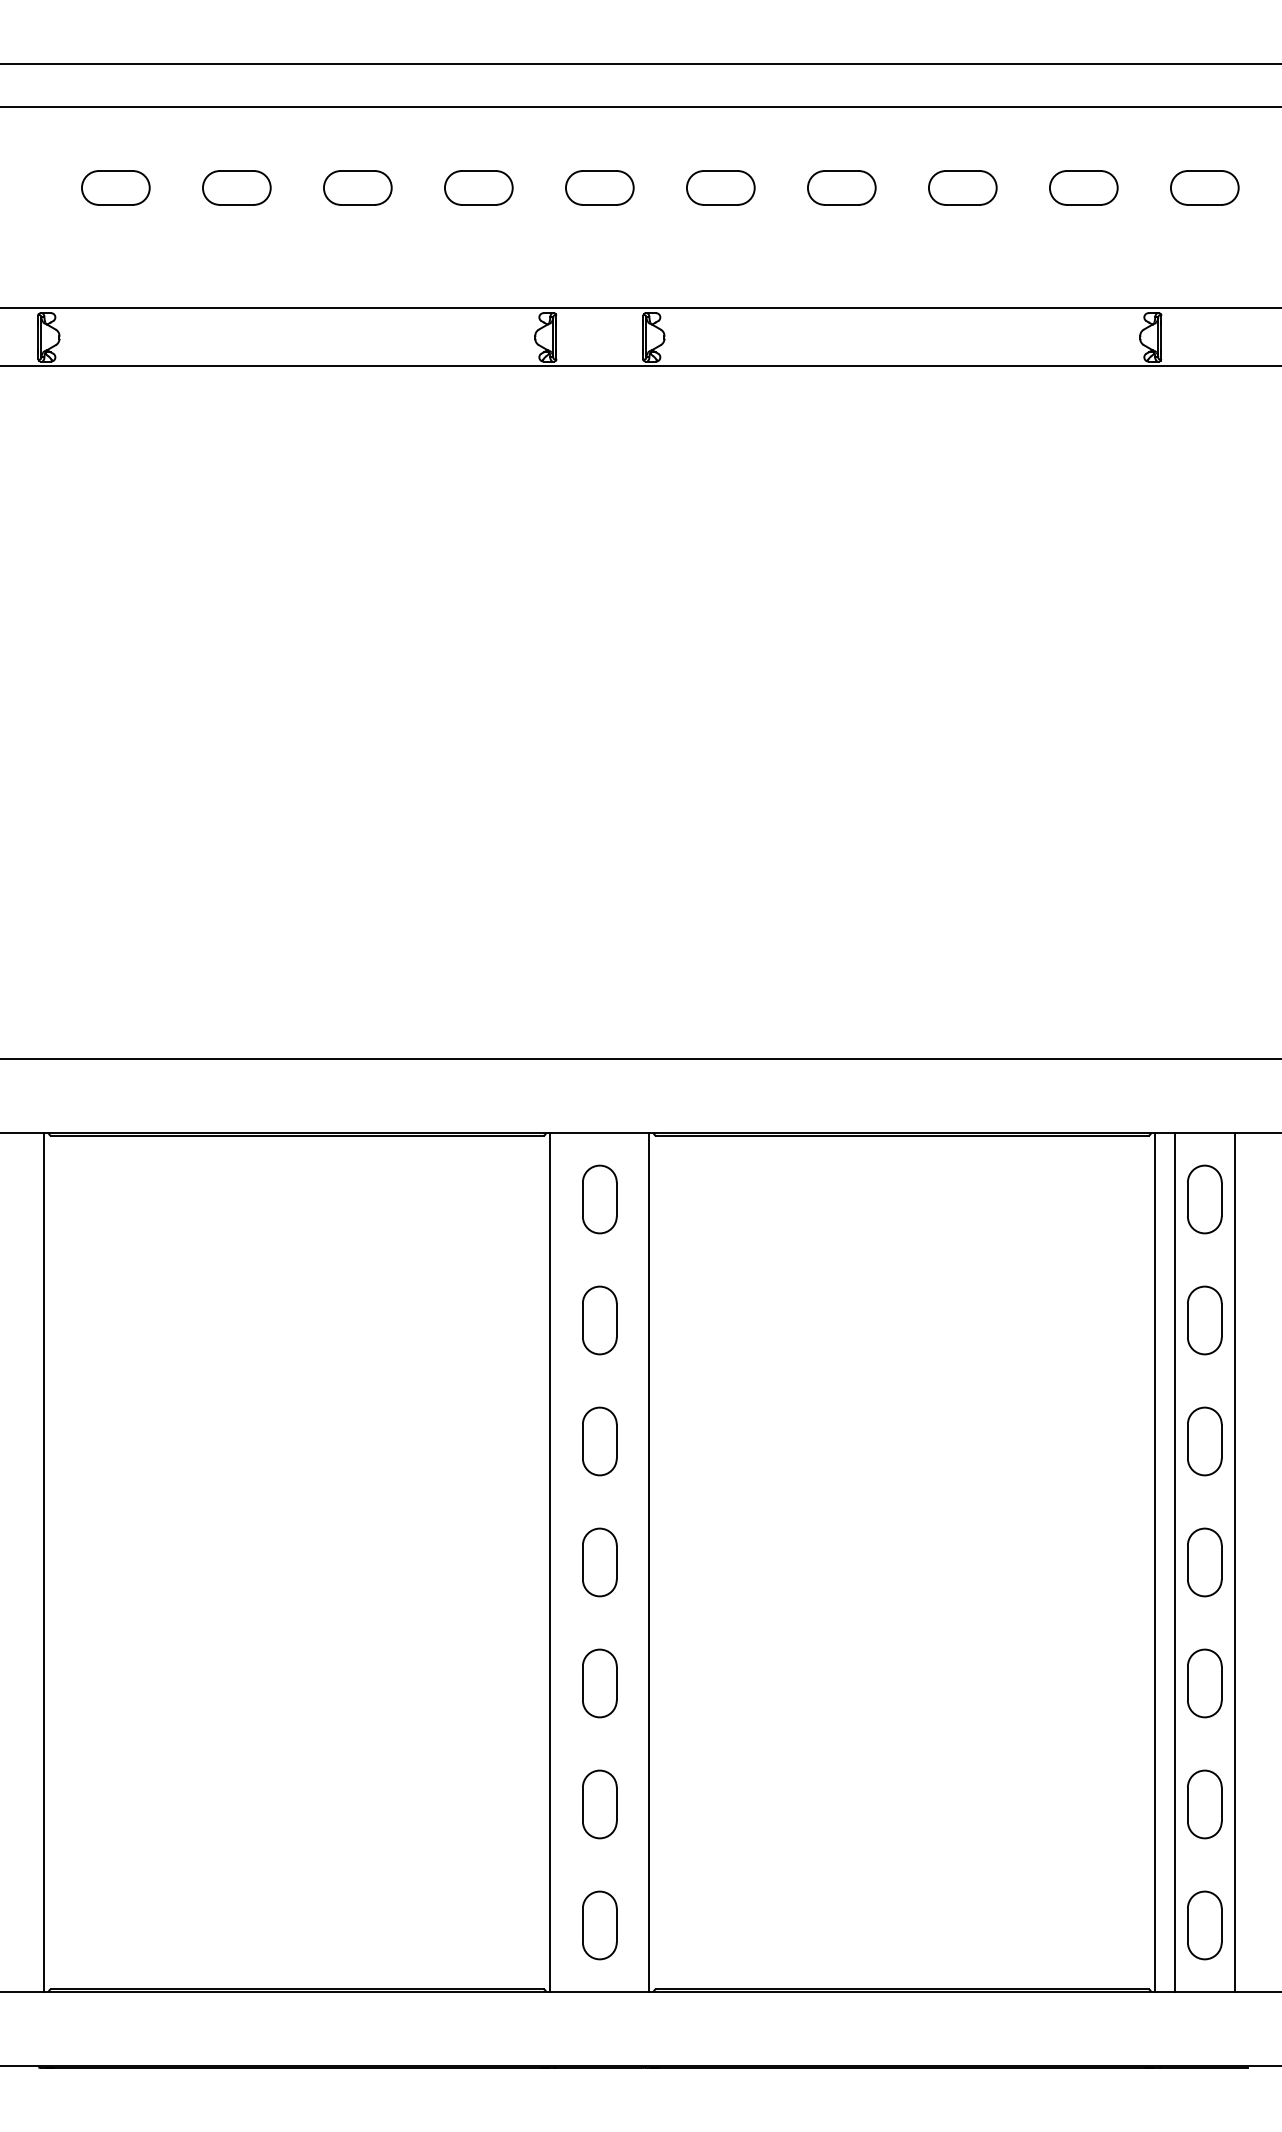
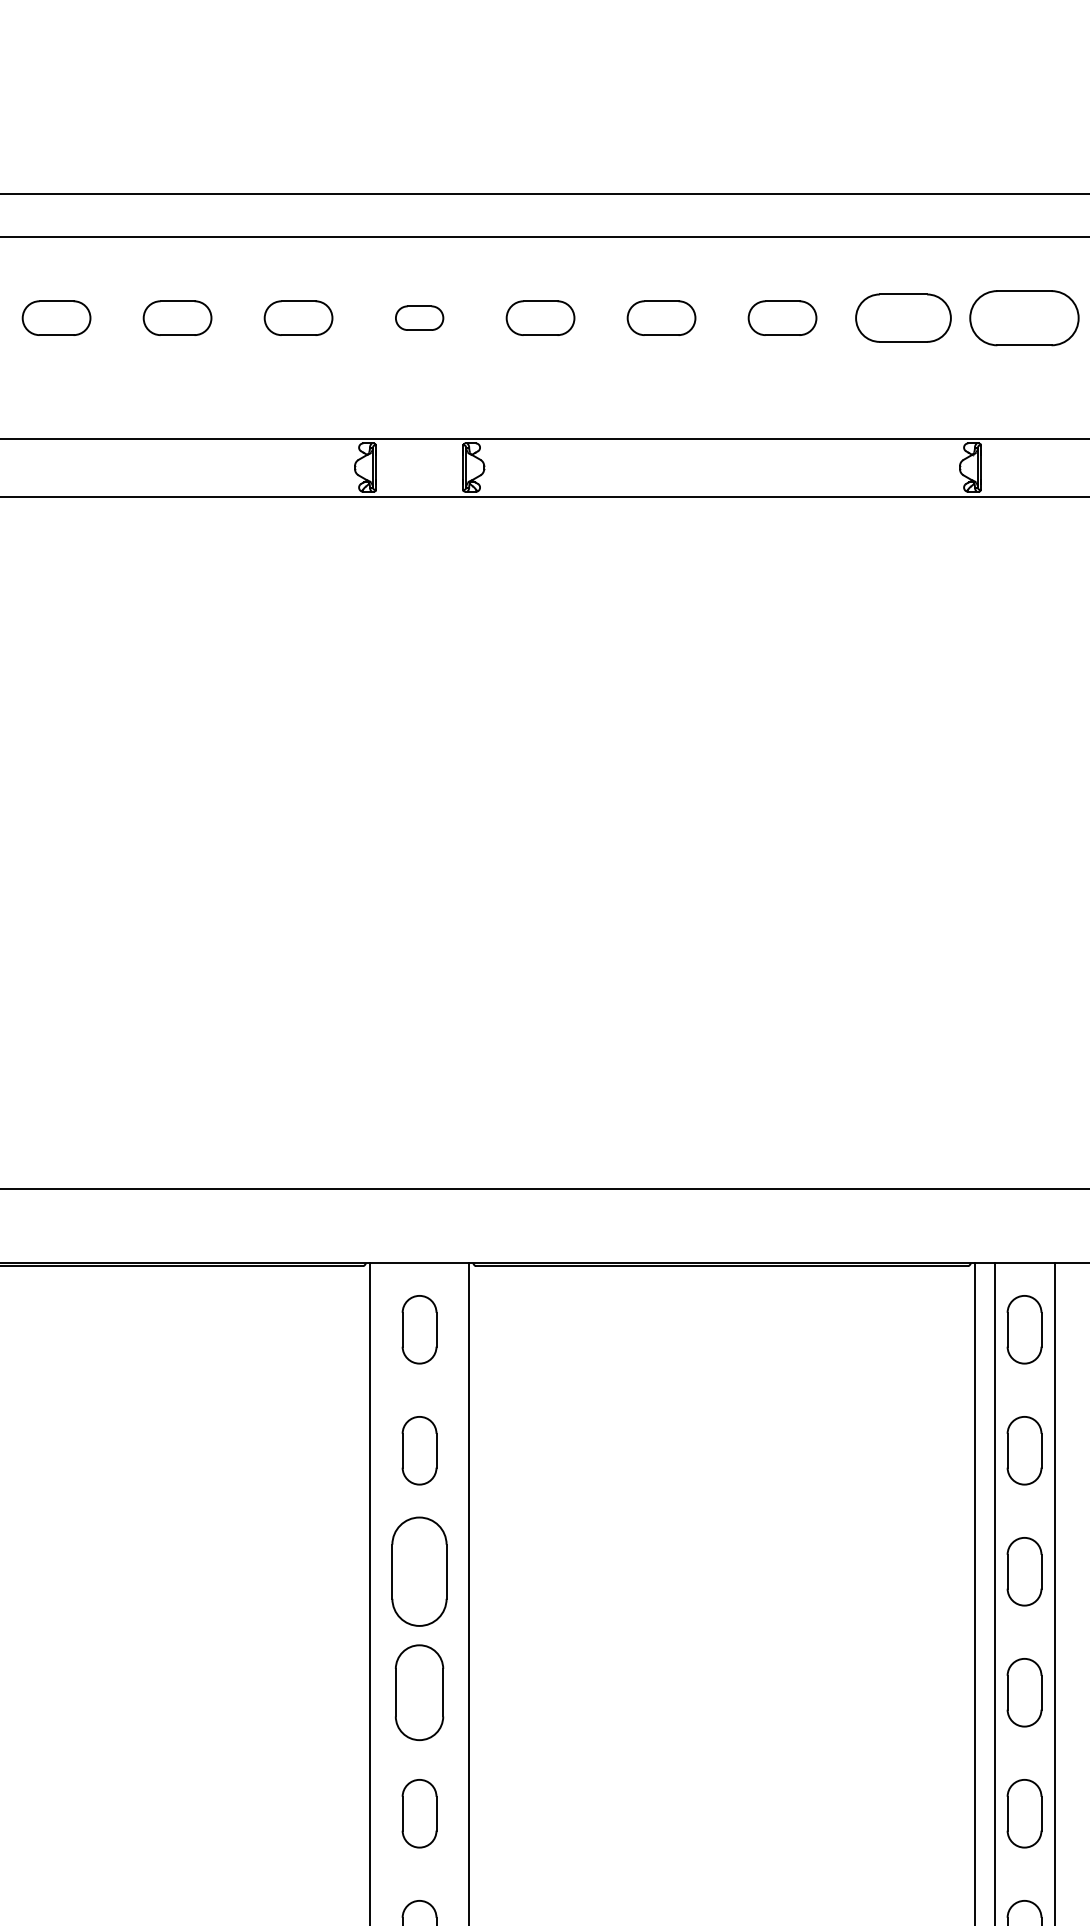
part: (599, 187) -> (419, 317), size x0.7
part: (1083, 187) -> (903, 317), size x1.4
part: (1204, 187) -> (1024, 317), size x1.6
part: (599, 1441) -> (419, 1571), size x1.6
part: (599, 1562) -> (419, 1692), size x1.4

